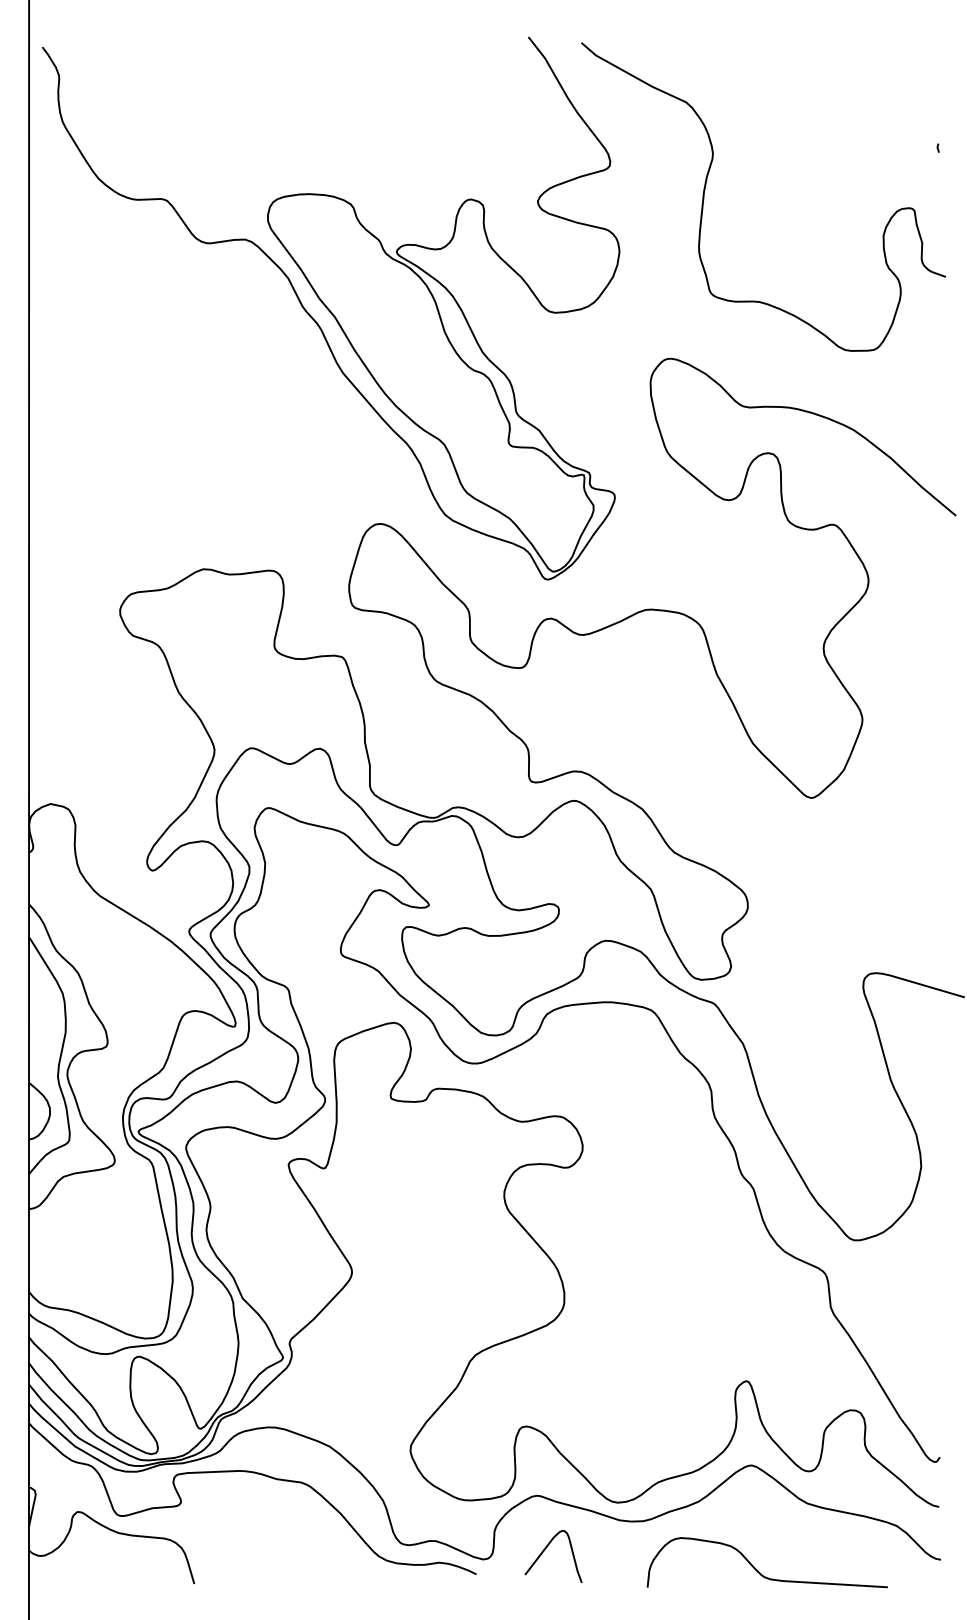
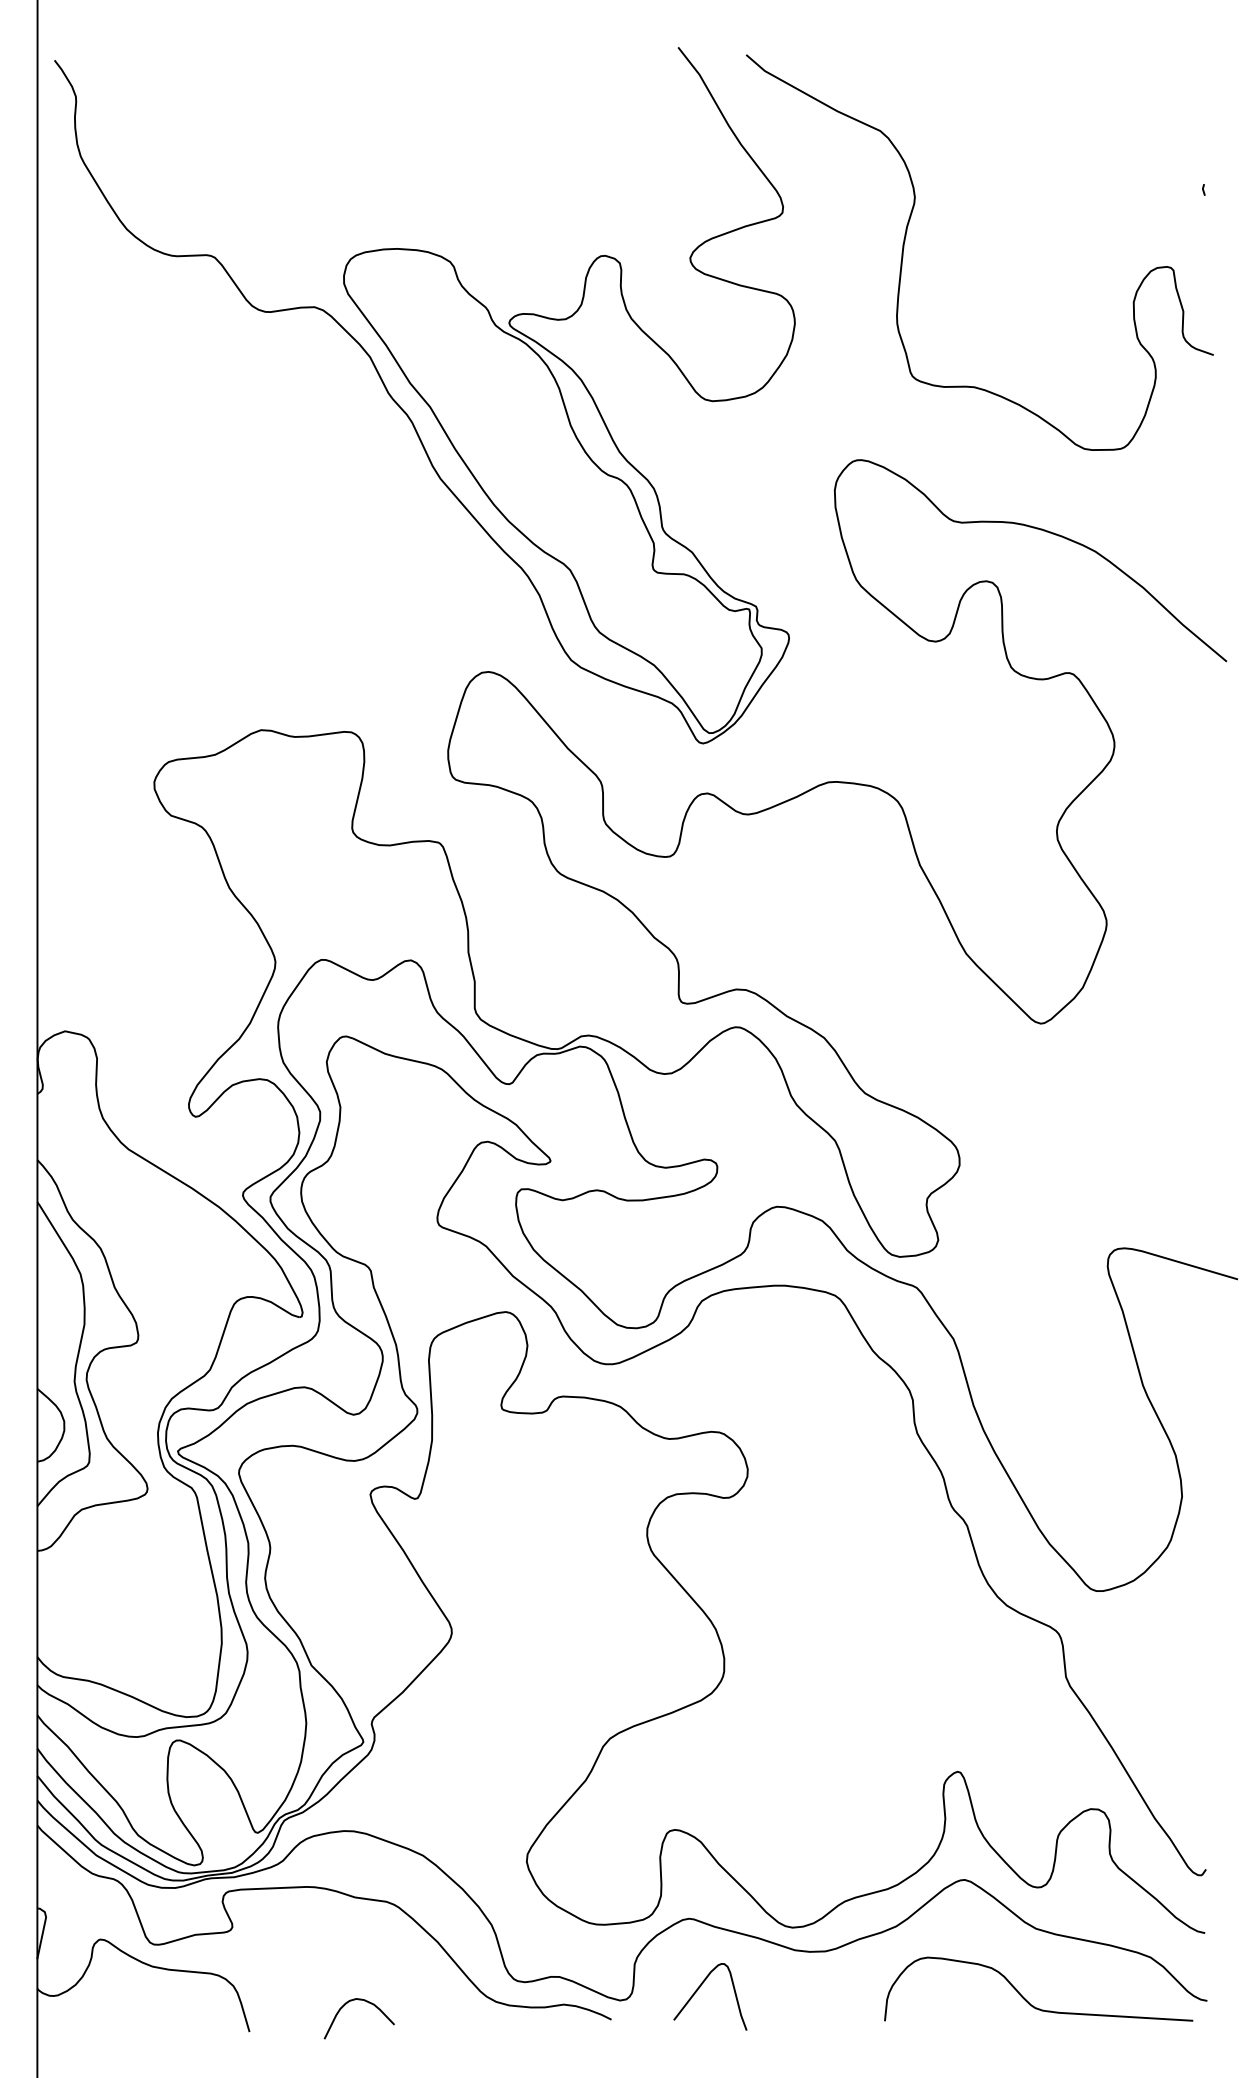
curve: (283, 1560) -> (363, 2001), added
curve: (758, 1570) -> (1027, 1999), moved

